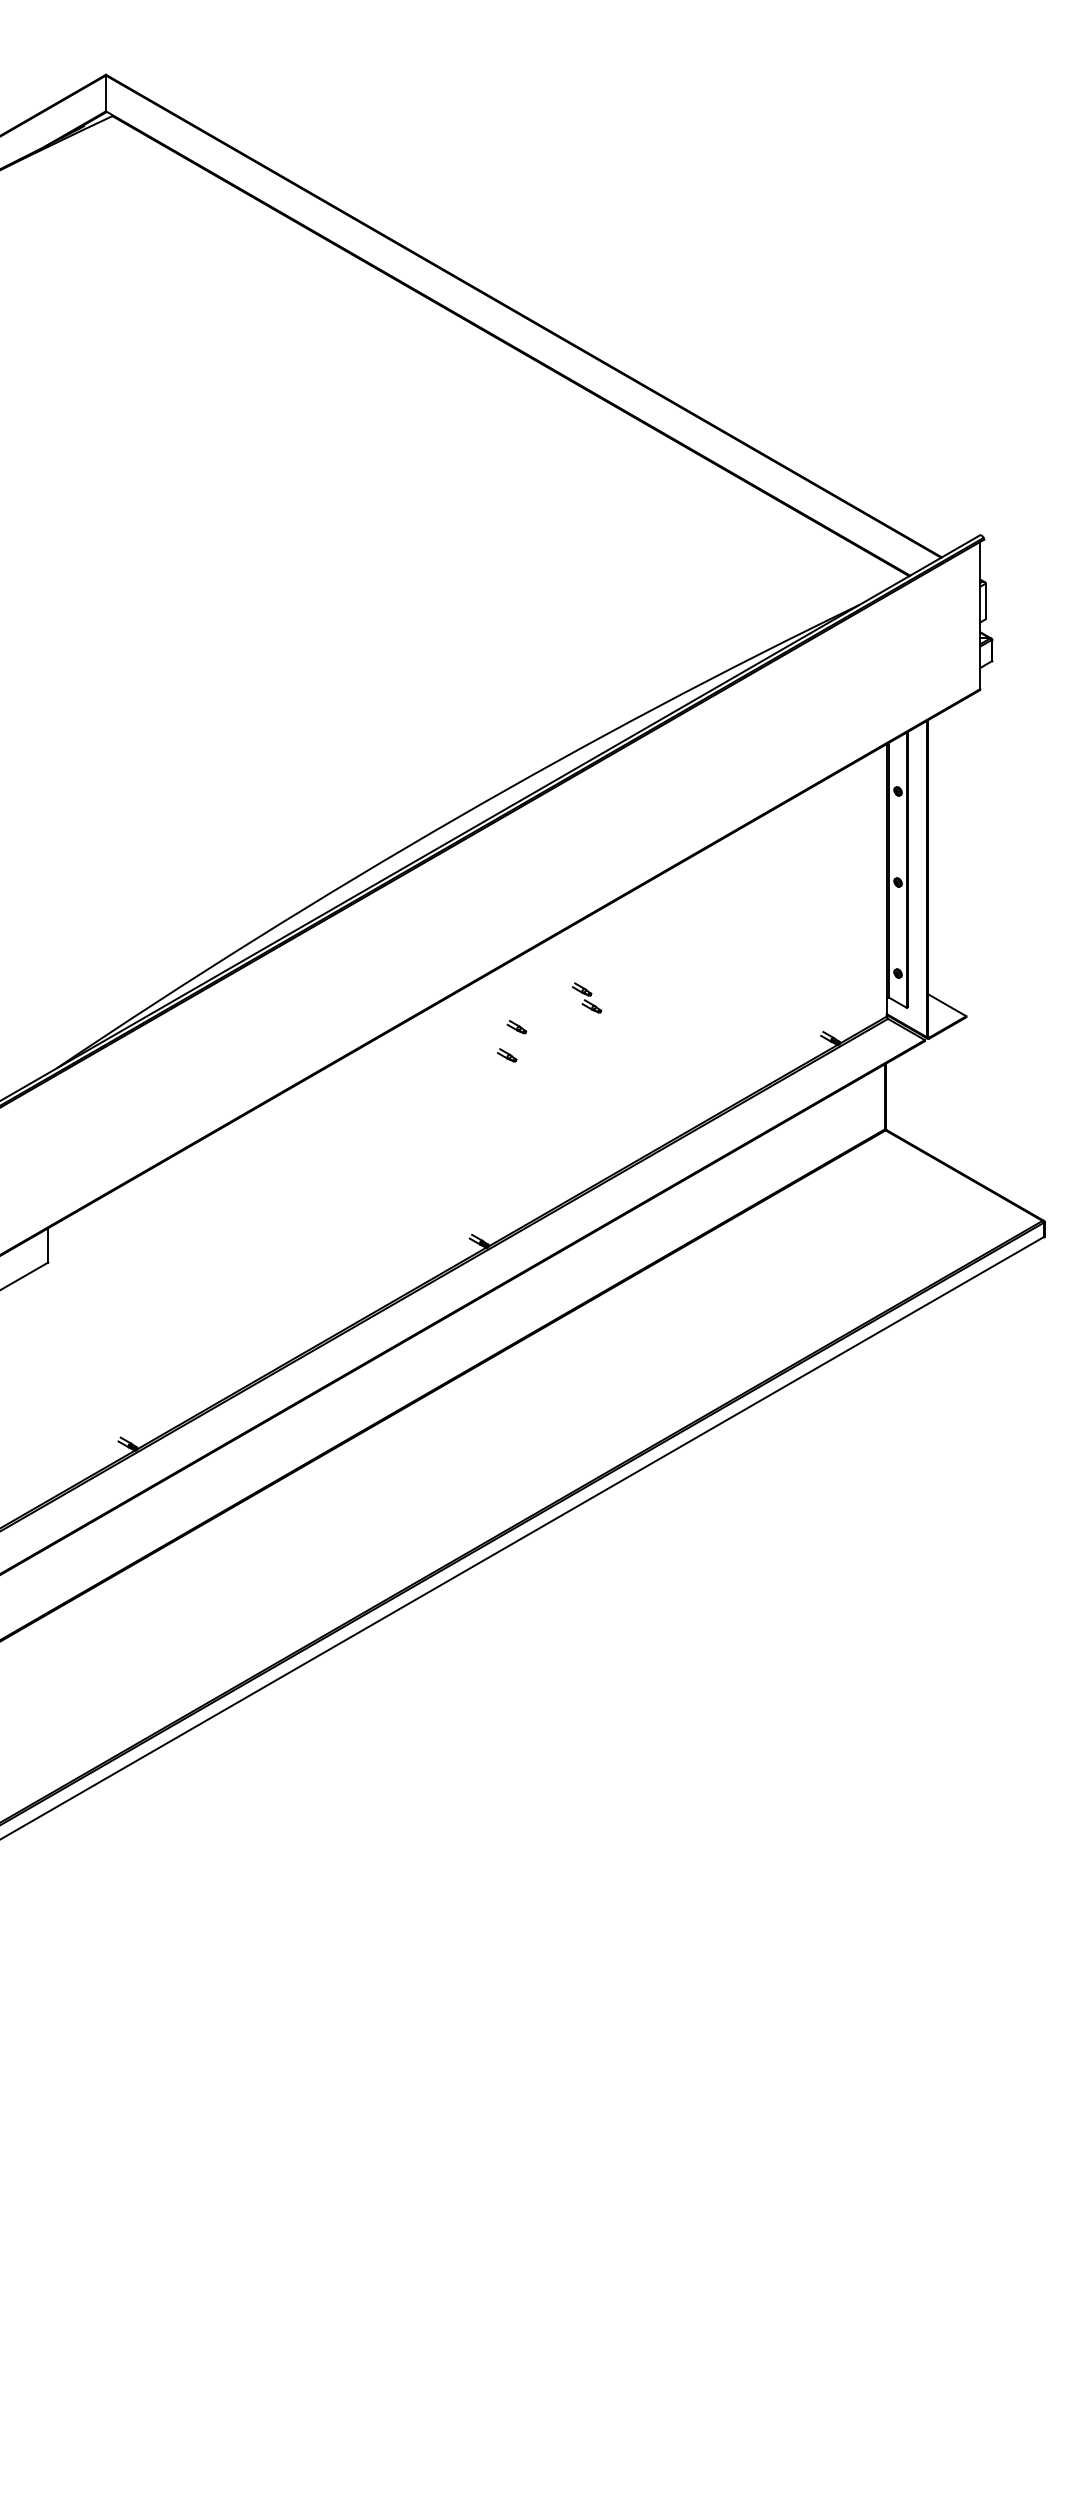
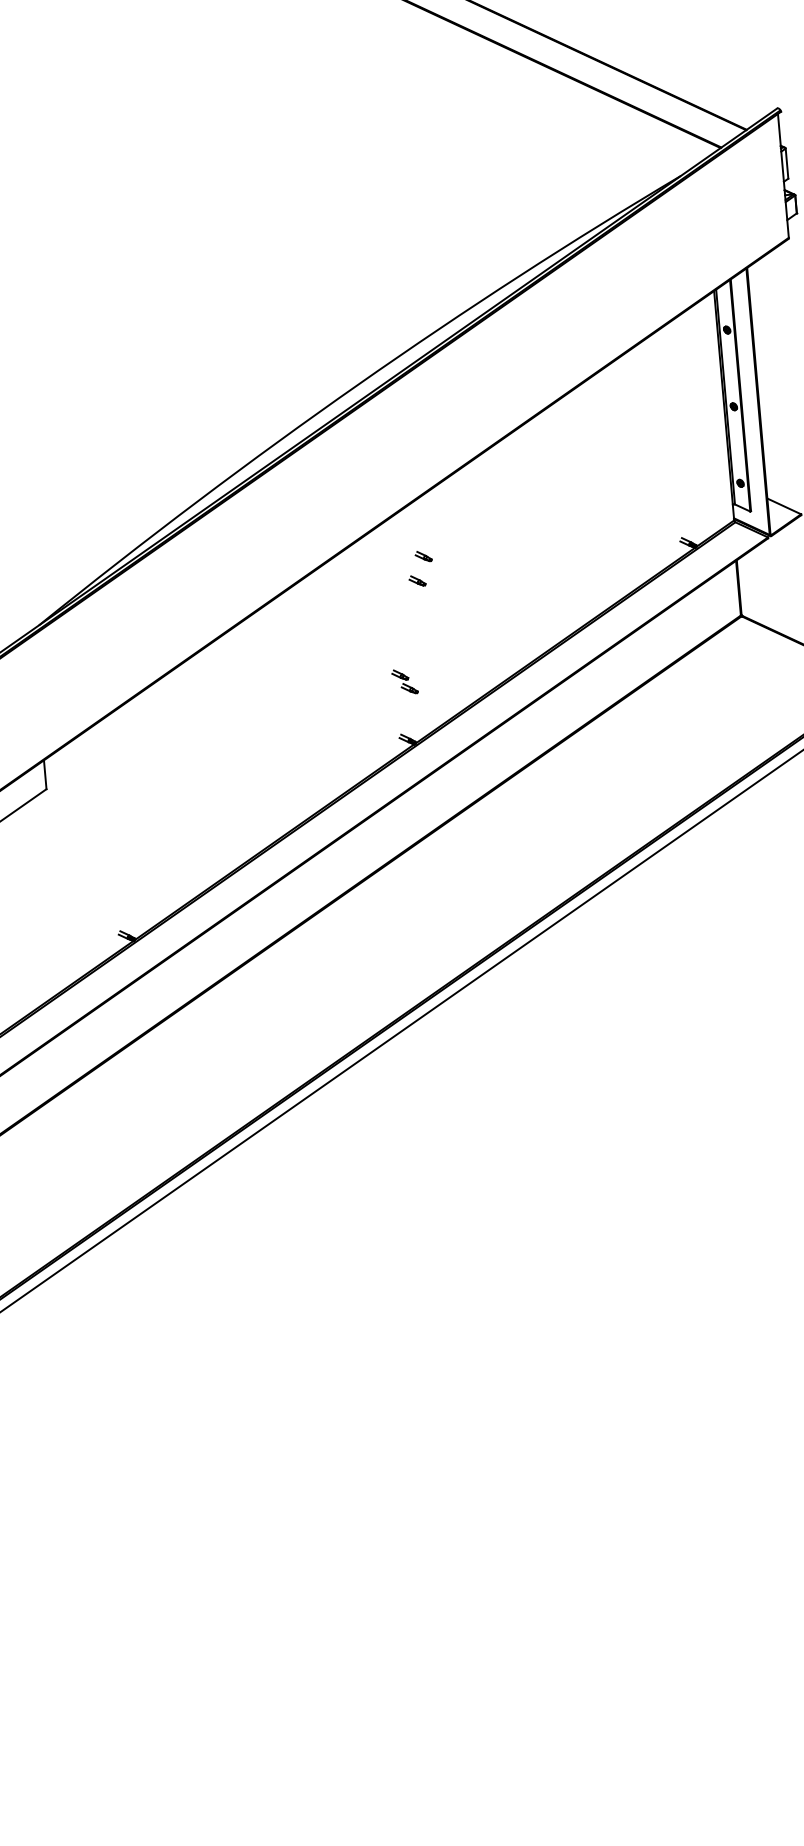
part: (586, 997) -> (404, 681), moved

